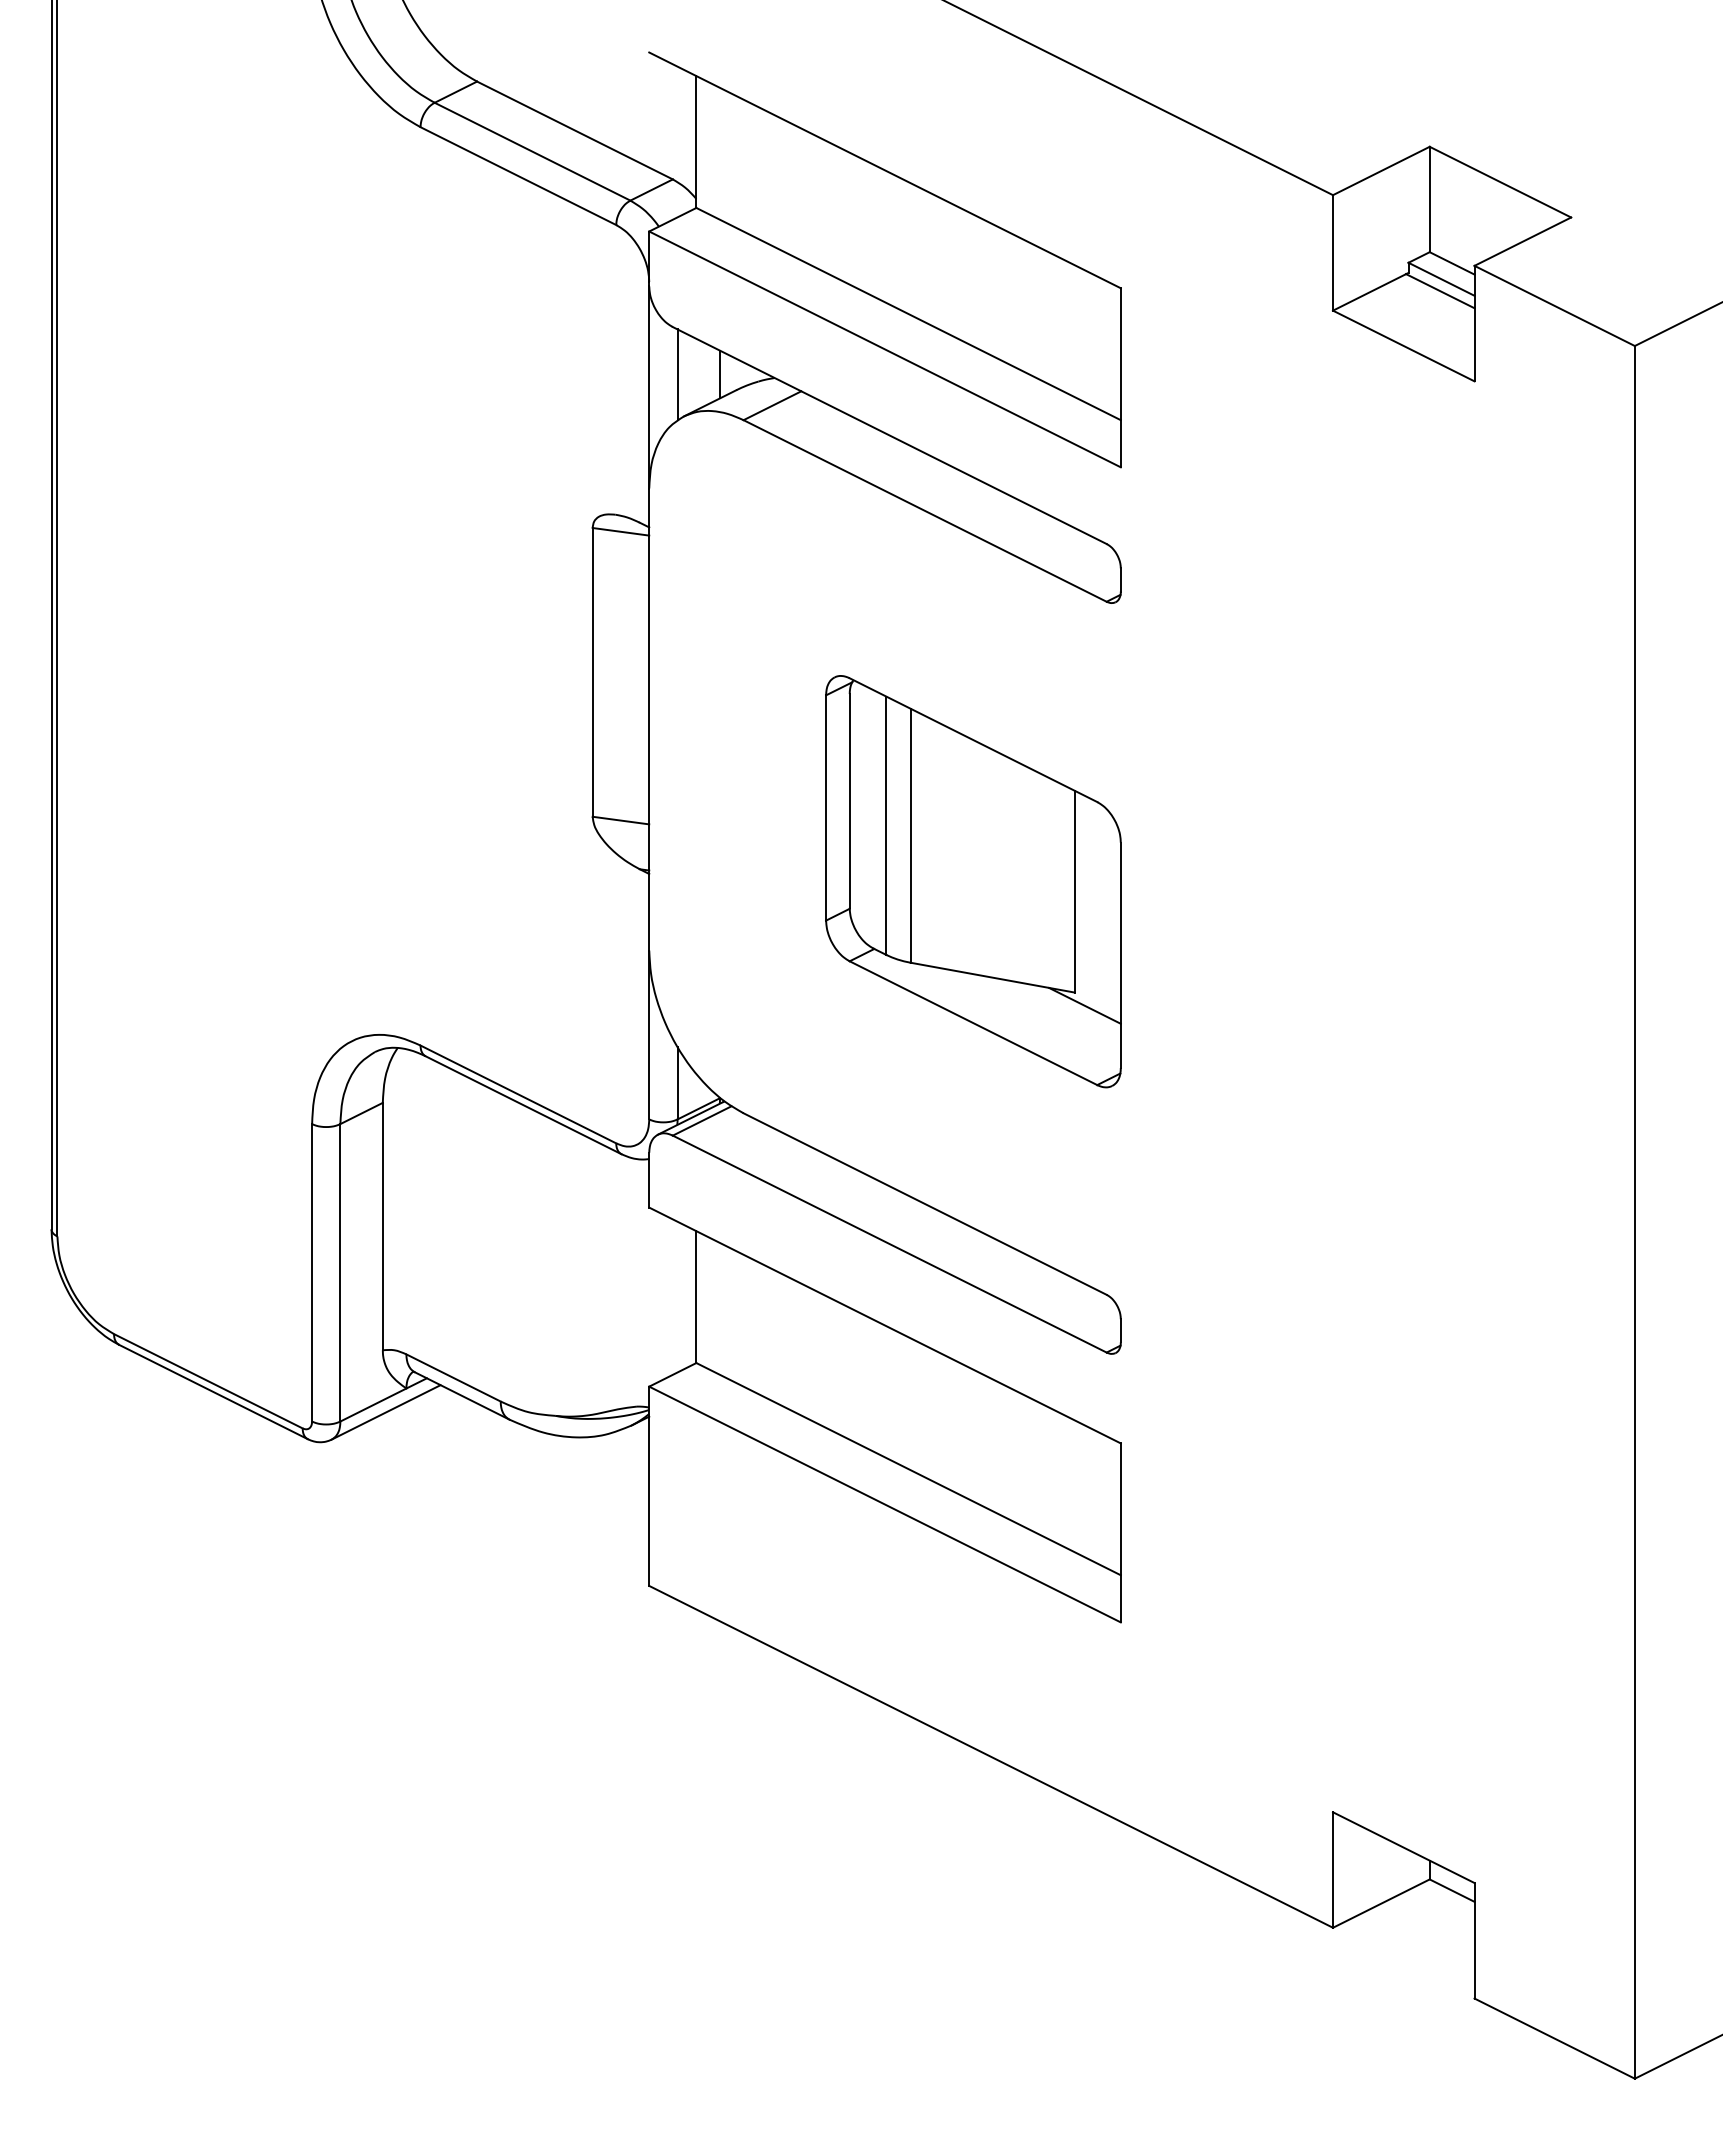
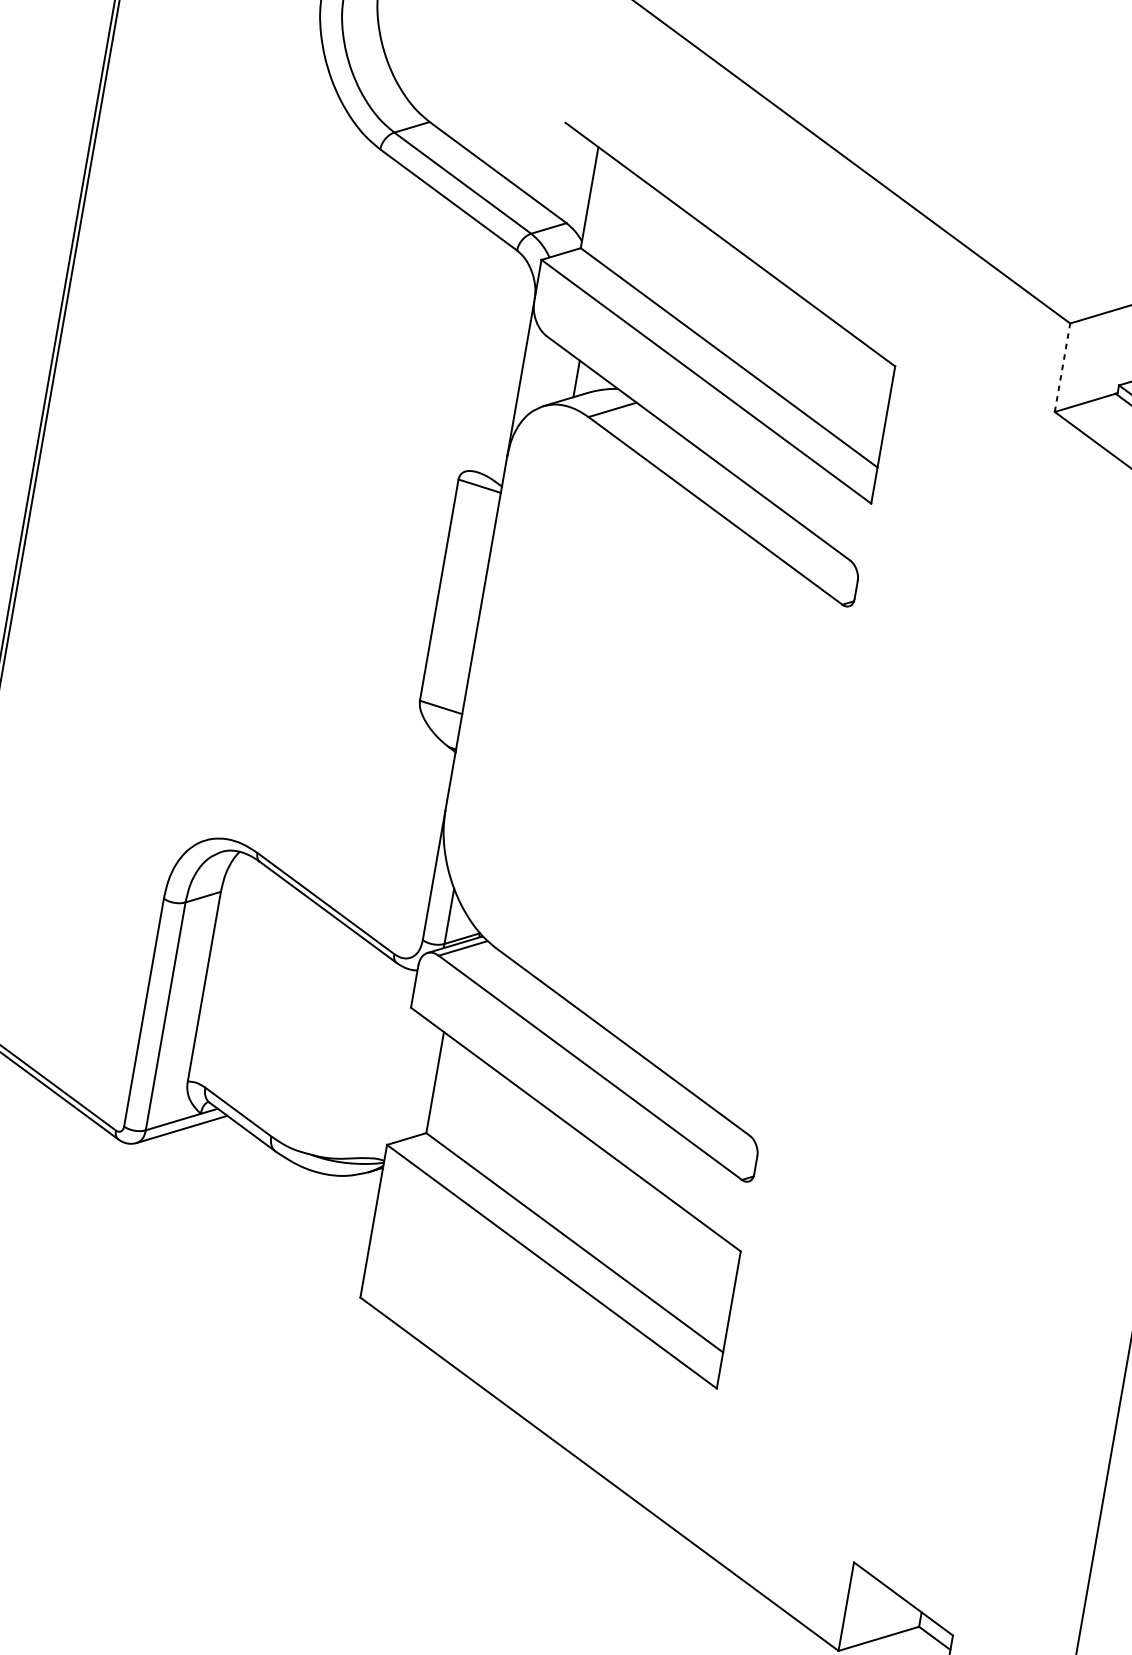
line: (1333, 252) -> (1062, 367), solid -> dashed
line: (677, 374) -> (544, 373), removed
part: (973, 881) -> (703, 801), removed

